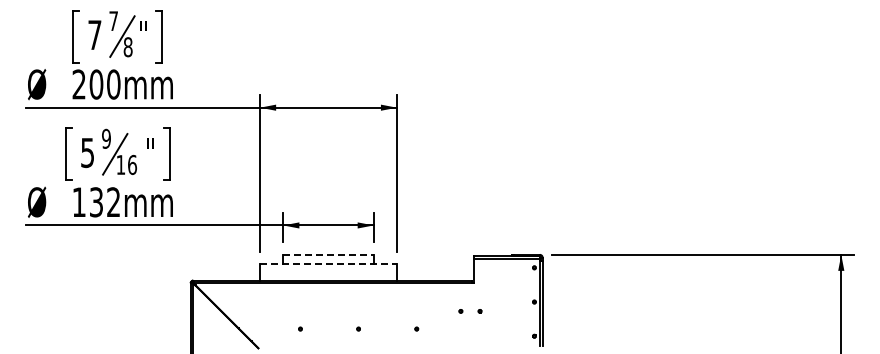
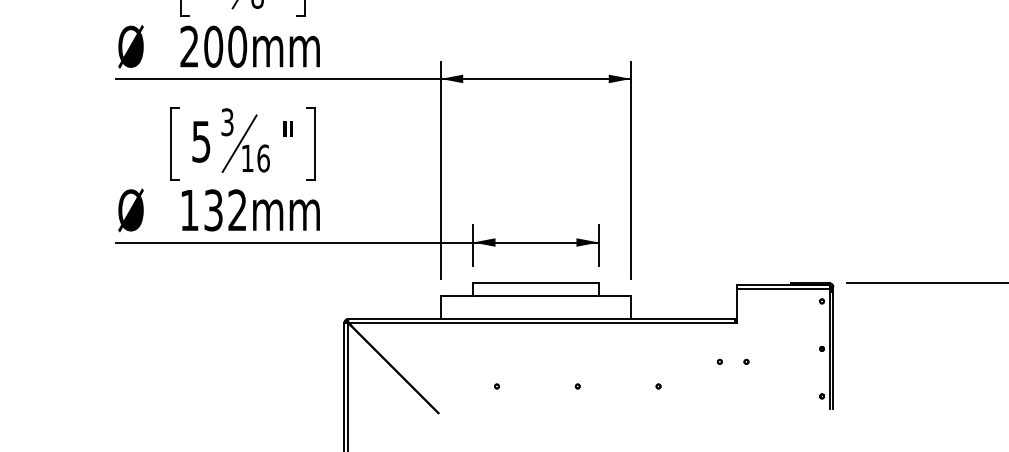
text: (106, 138) -> (227, 121), 9 -> 3
line: (329, 254) -> (537, 282), dashed -> solid
line: (329, 263) -> (537, 295), dashed -> solid

